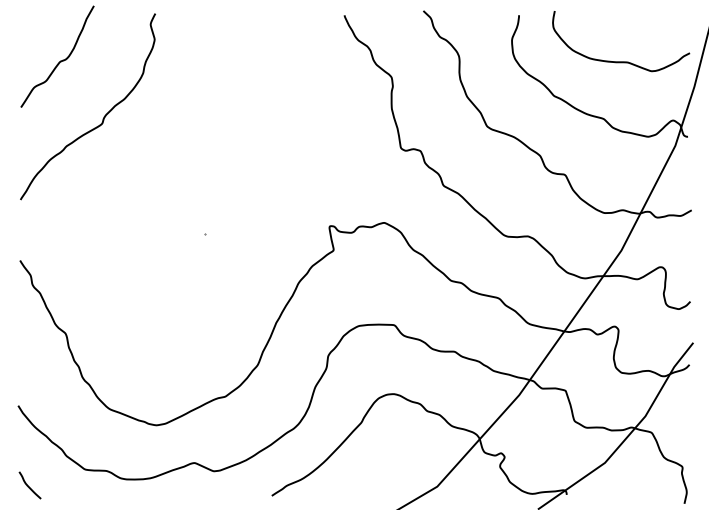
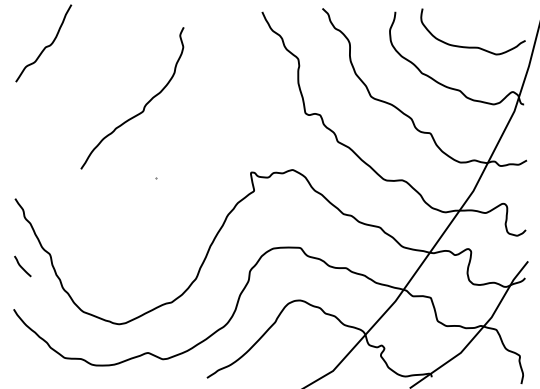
curve: (104, 115) -> (145, 104), moved
curve: (28, 485) -> (21, 266), moved

